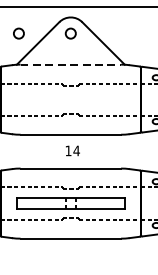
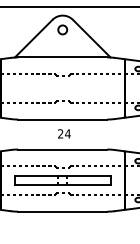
circle: (18, 33) -> (16, 29), removed
line: (70, 64) -> (62, 57), dashed -> solid
text: (68, 150) -> (60, 133), 14 -> 24

